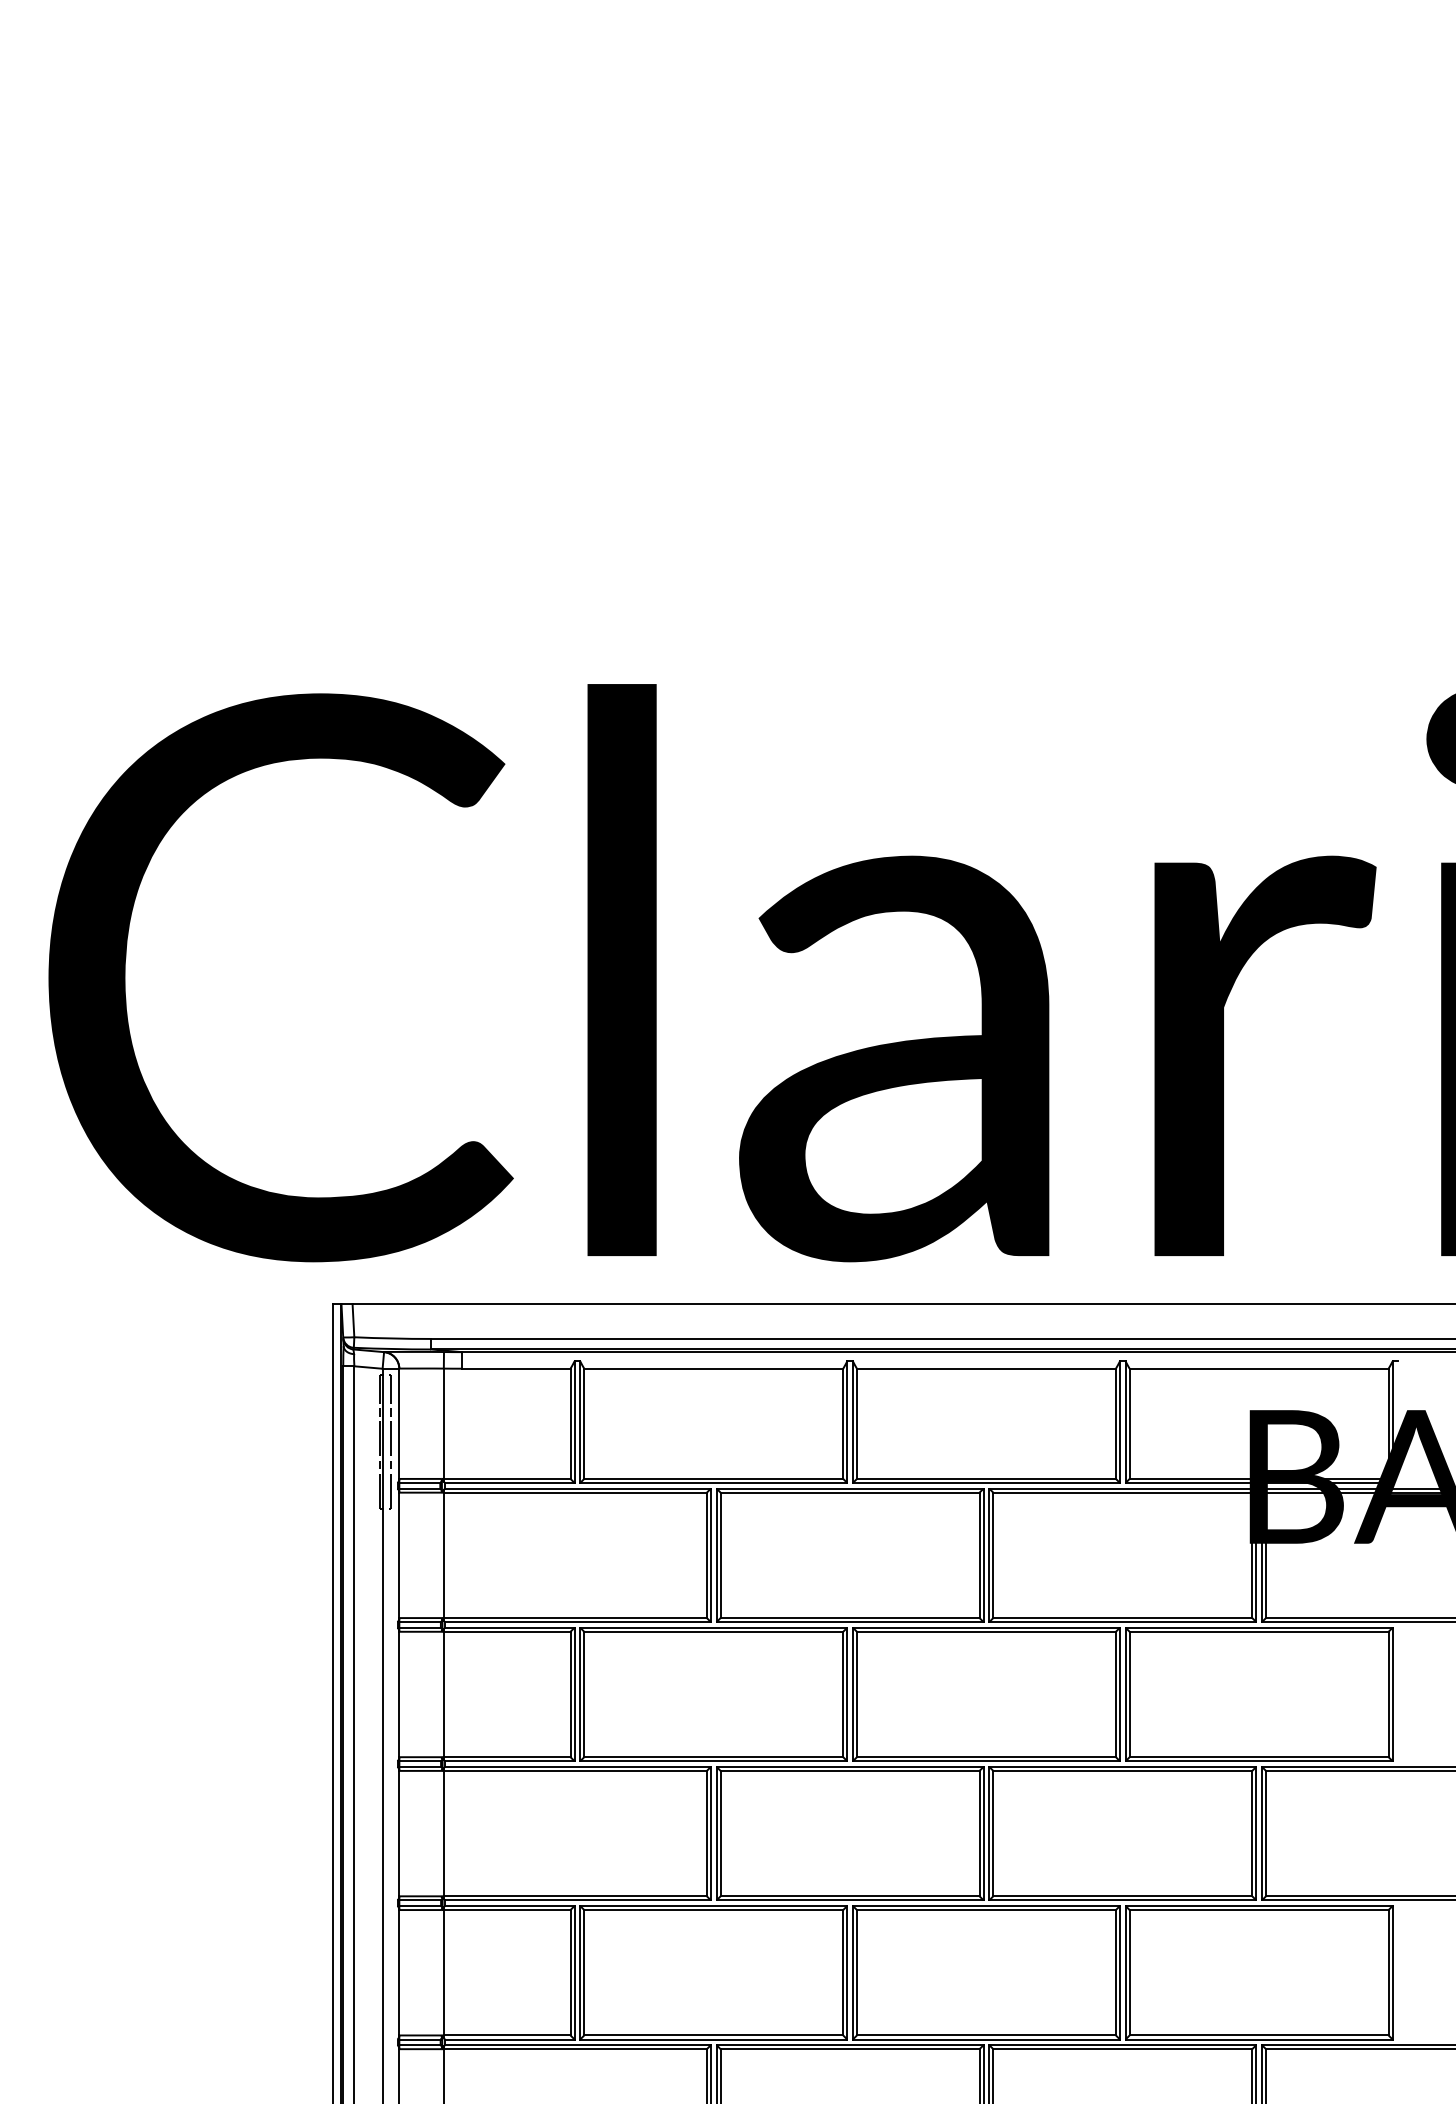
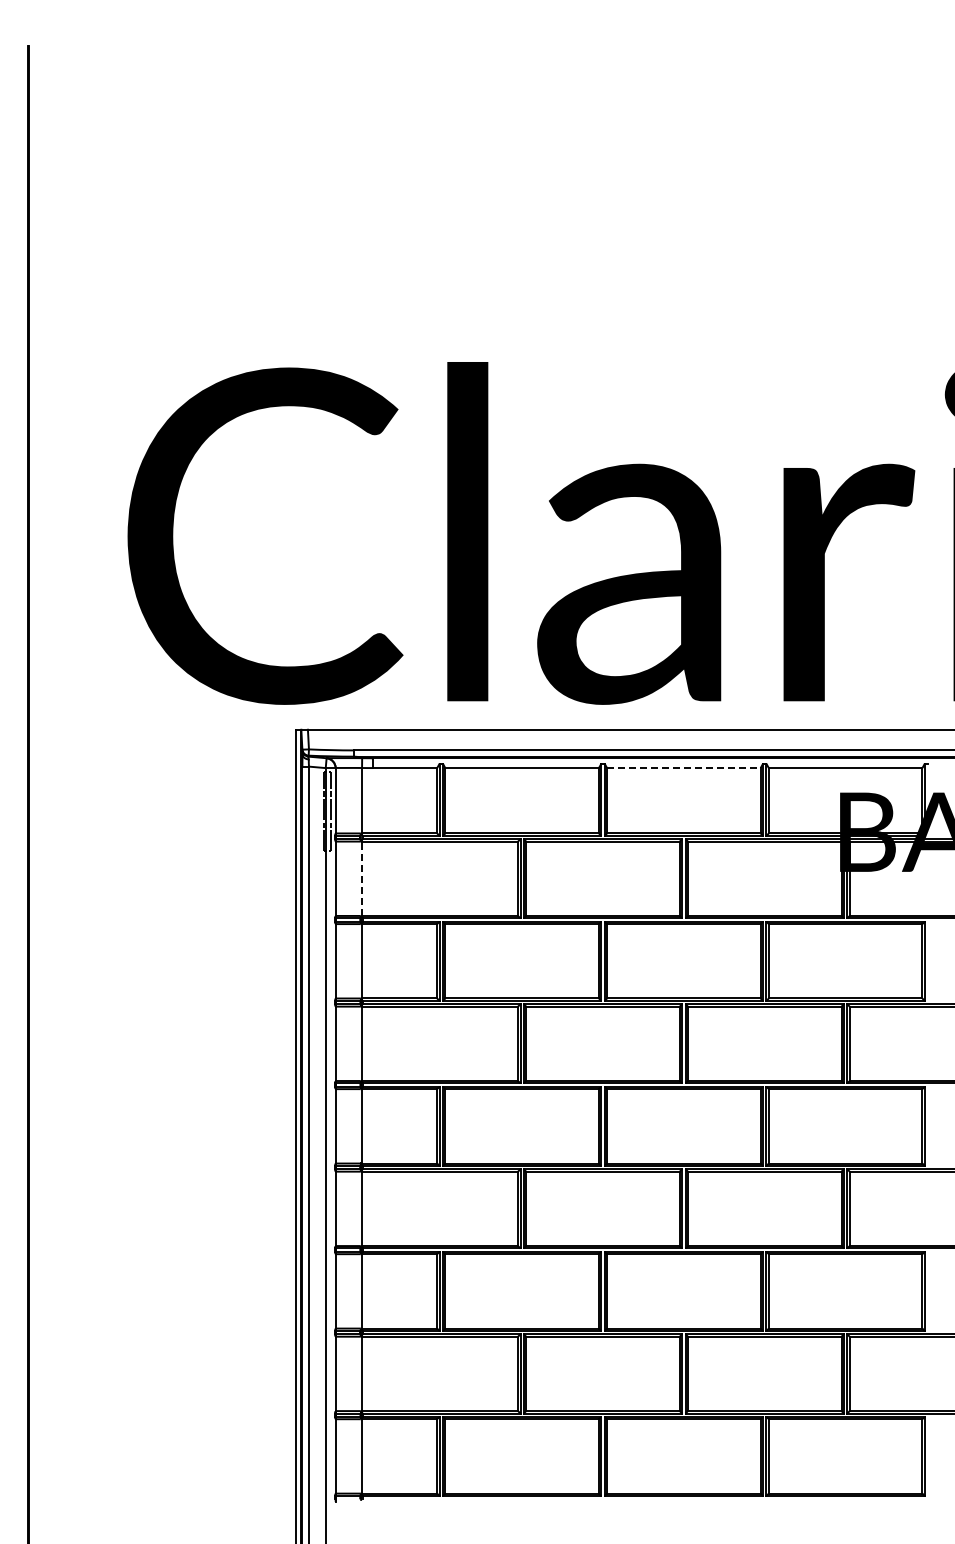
line: (985, 1369) -> (683, 768), solid -> dashed
line: (444, 1554) -> (362, 878), solid -> dashed

